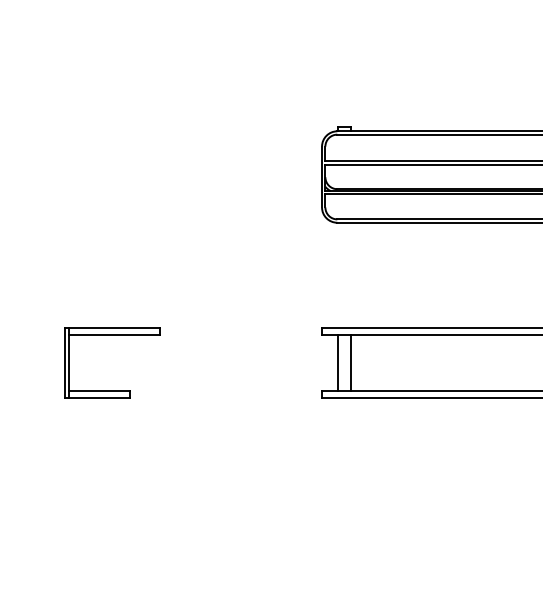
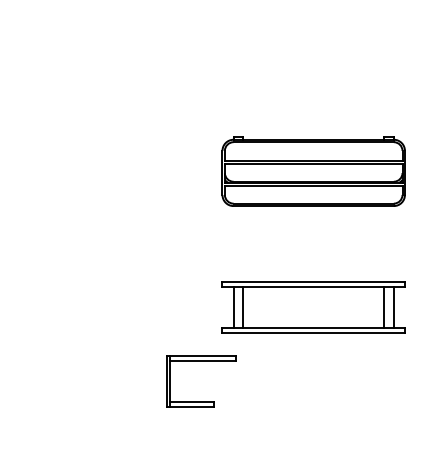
part: (112, 335) -> (201, 361), moved

